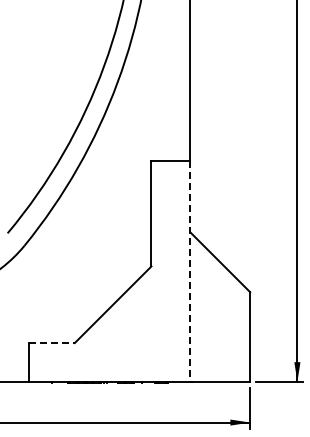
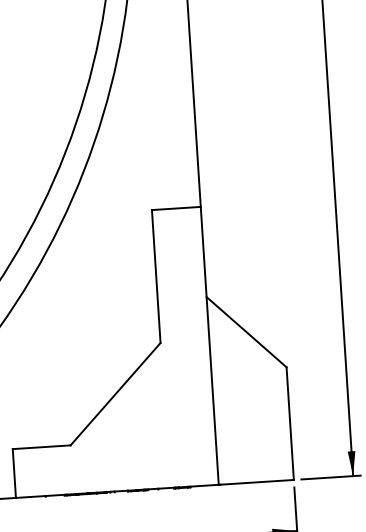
line: (190, 271) -> (209, 346), dashed -> solid
line: (52, 343) -> (42, 447), dashed -> solid

